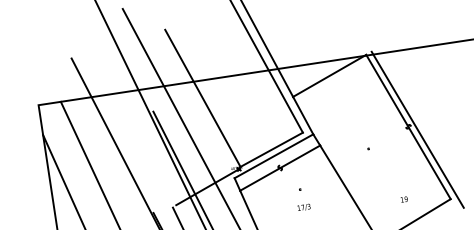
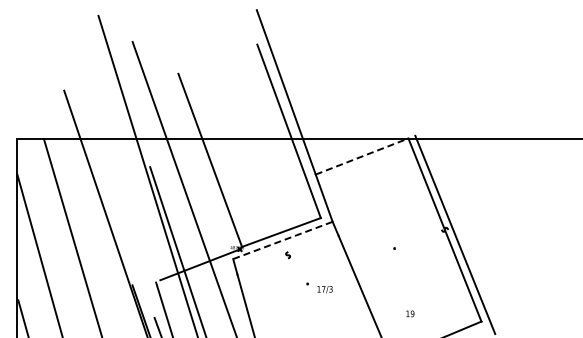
line: (330, 75) -> (362, 156), solid -> dashed
line: (274, 156) -> (283, 240), solid -> dashed
line: (279, 168) -> (287, 255), removed
text: (404, 199) -> (410, 313), moved
text: (303, 207) -> (324, 289), moved

